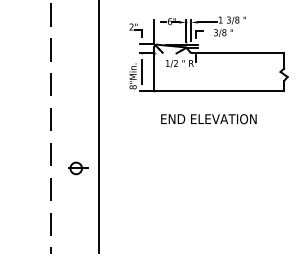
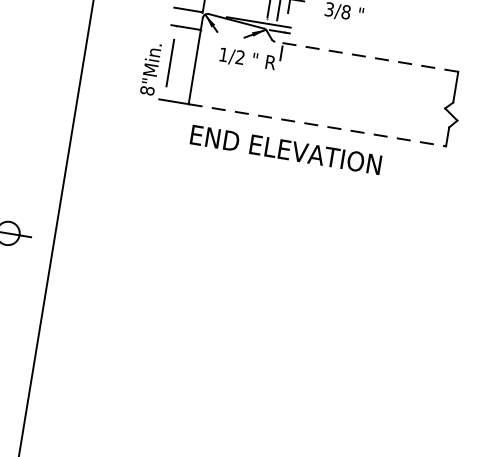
line: (237, 52) -> (365, 55), solid -> dashed
line: (219, 90) -> (317, 125), solid -> dashed
text: (208, 119) -> (285, 150), moved

